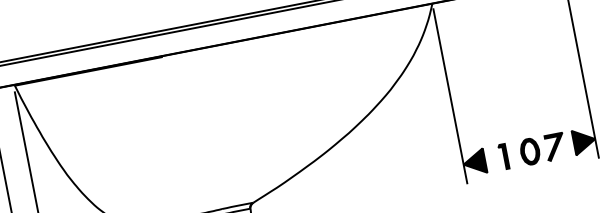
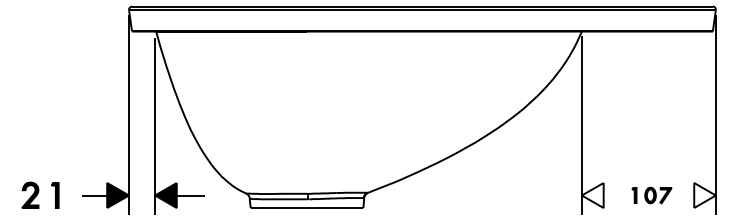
fill: (584, 141) -> (704, 195), removed
part: (532, 151) -> (651, 195), size x0.6
fill: (474, 162) -> (592, 195), removed

